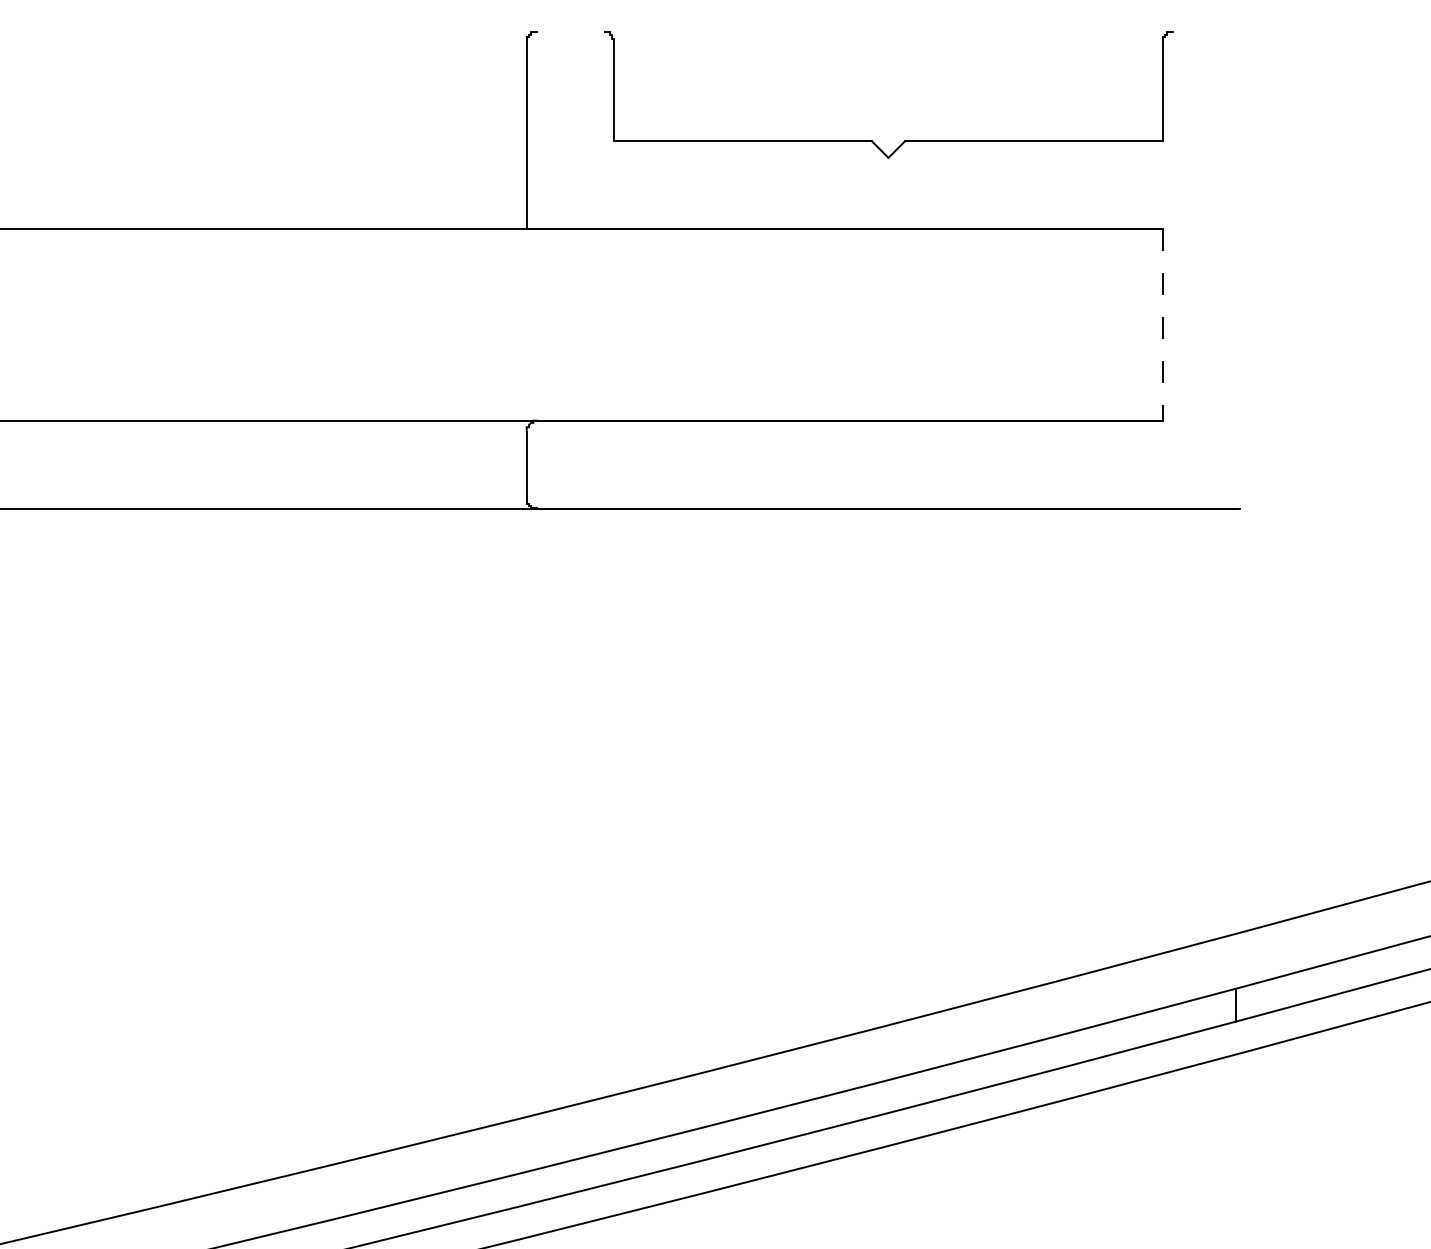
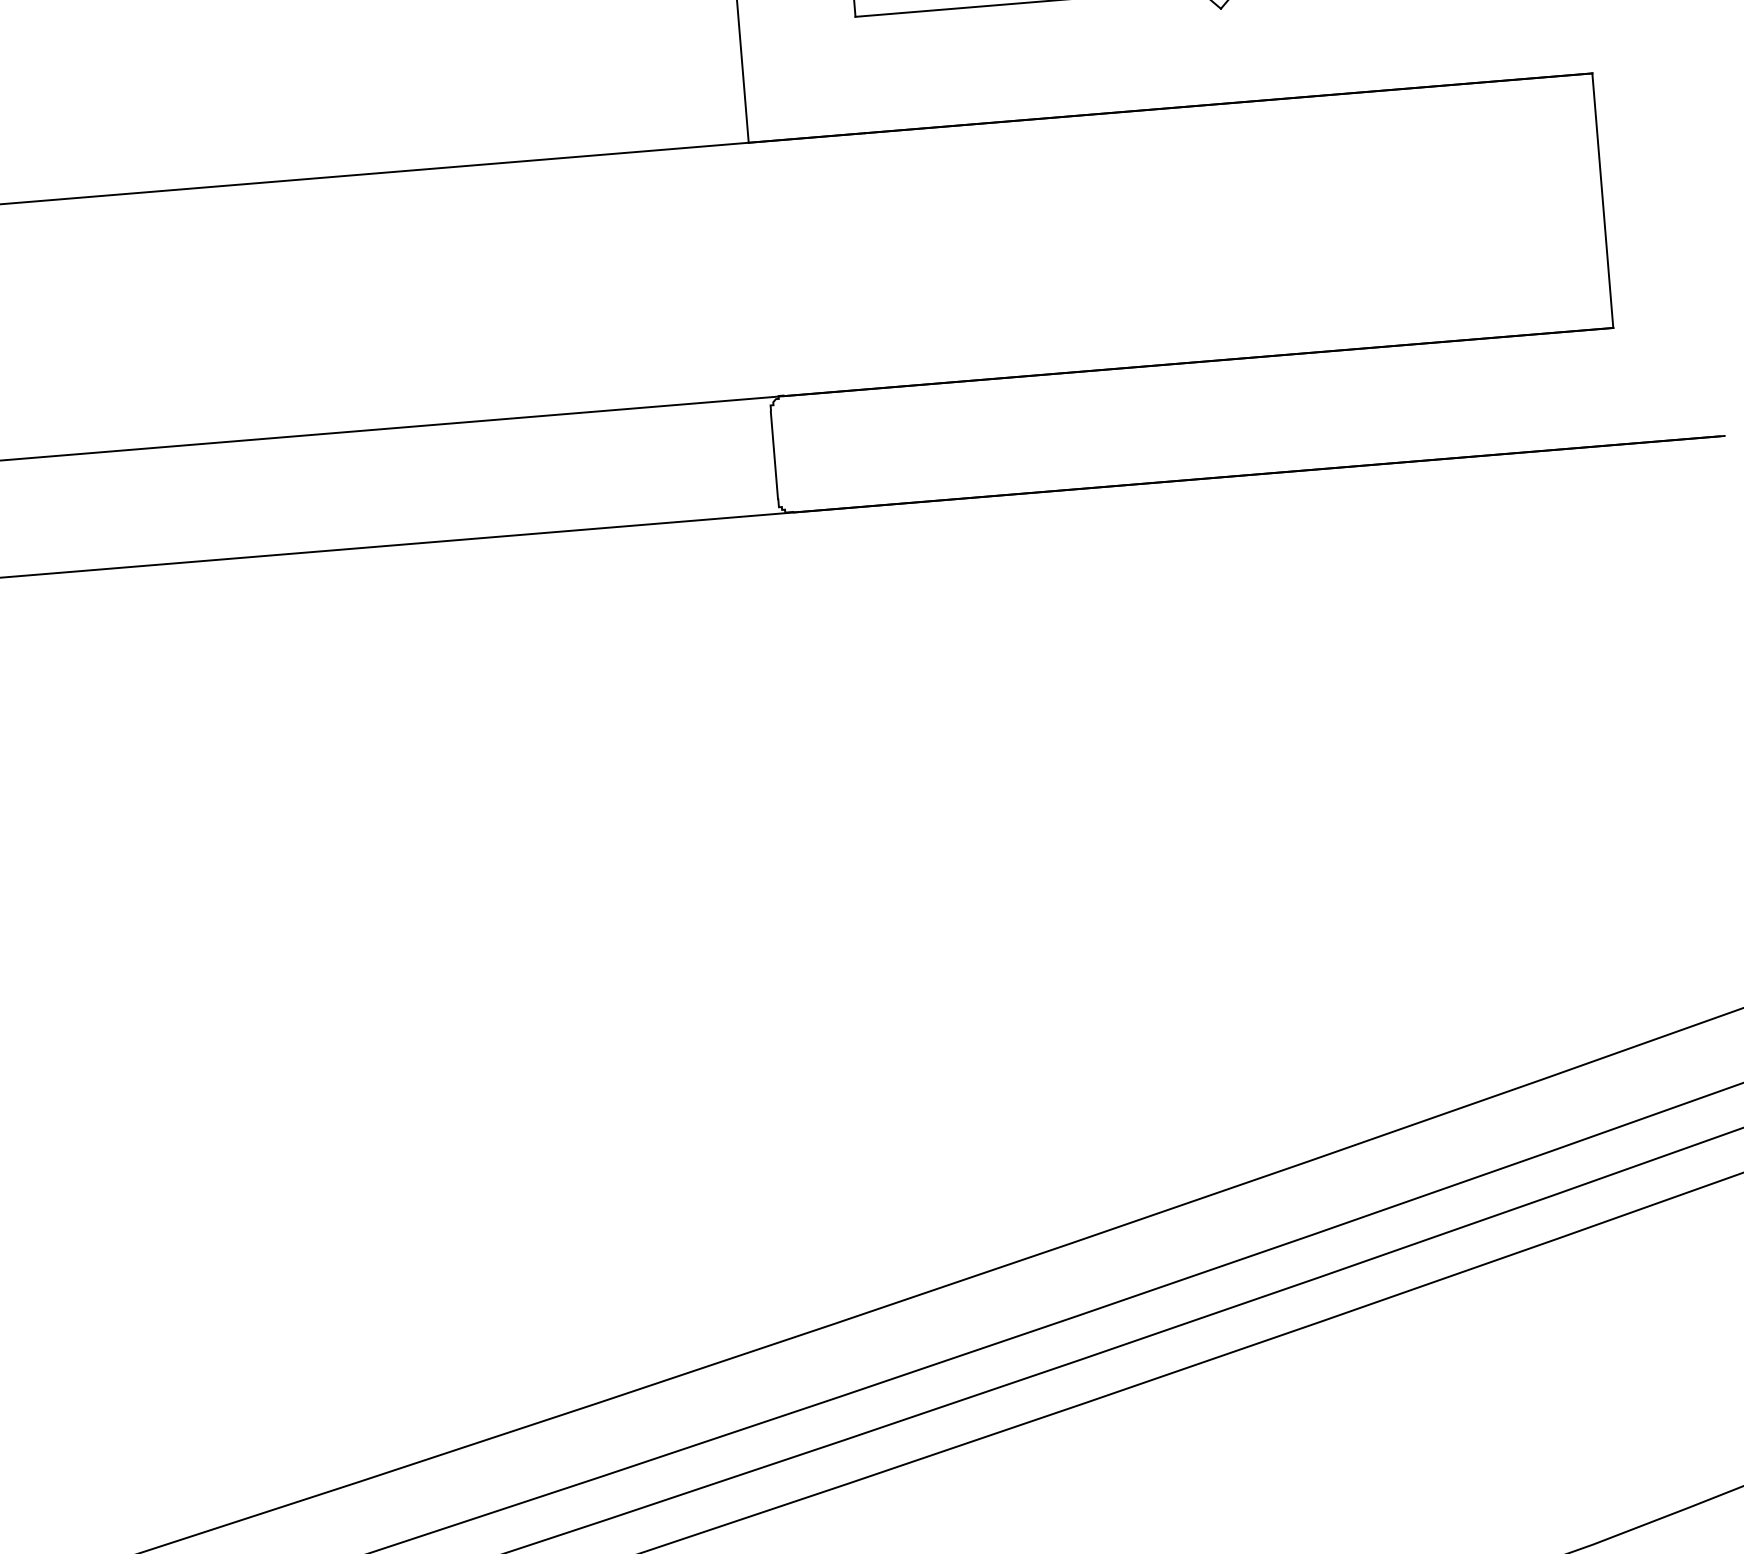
line: (1162, 325) -> (1602, 201), dashed -> solid

